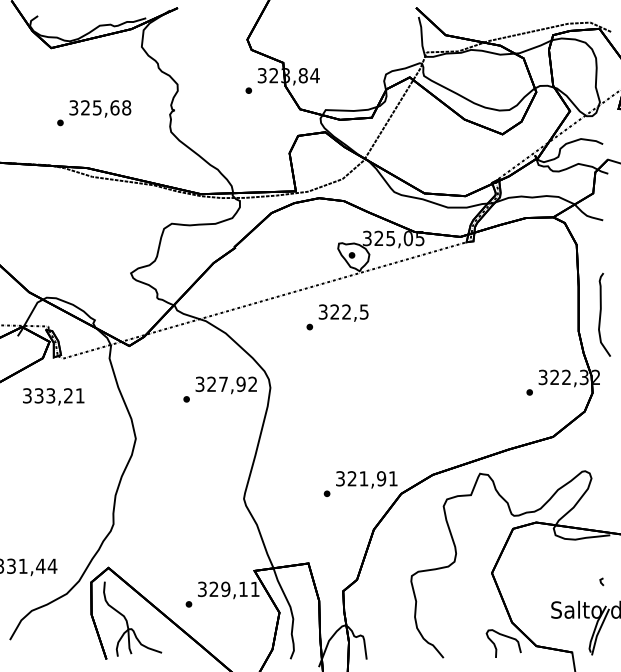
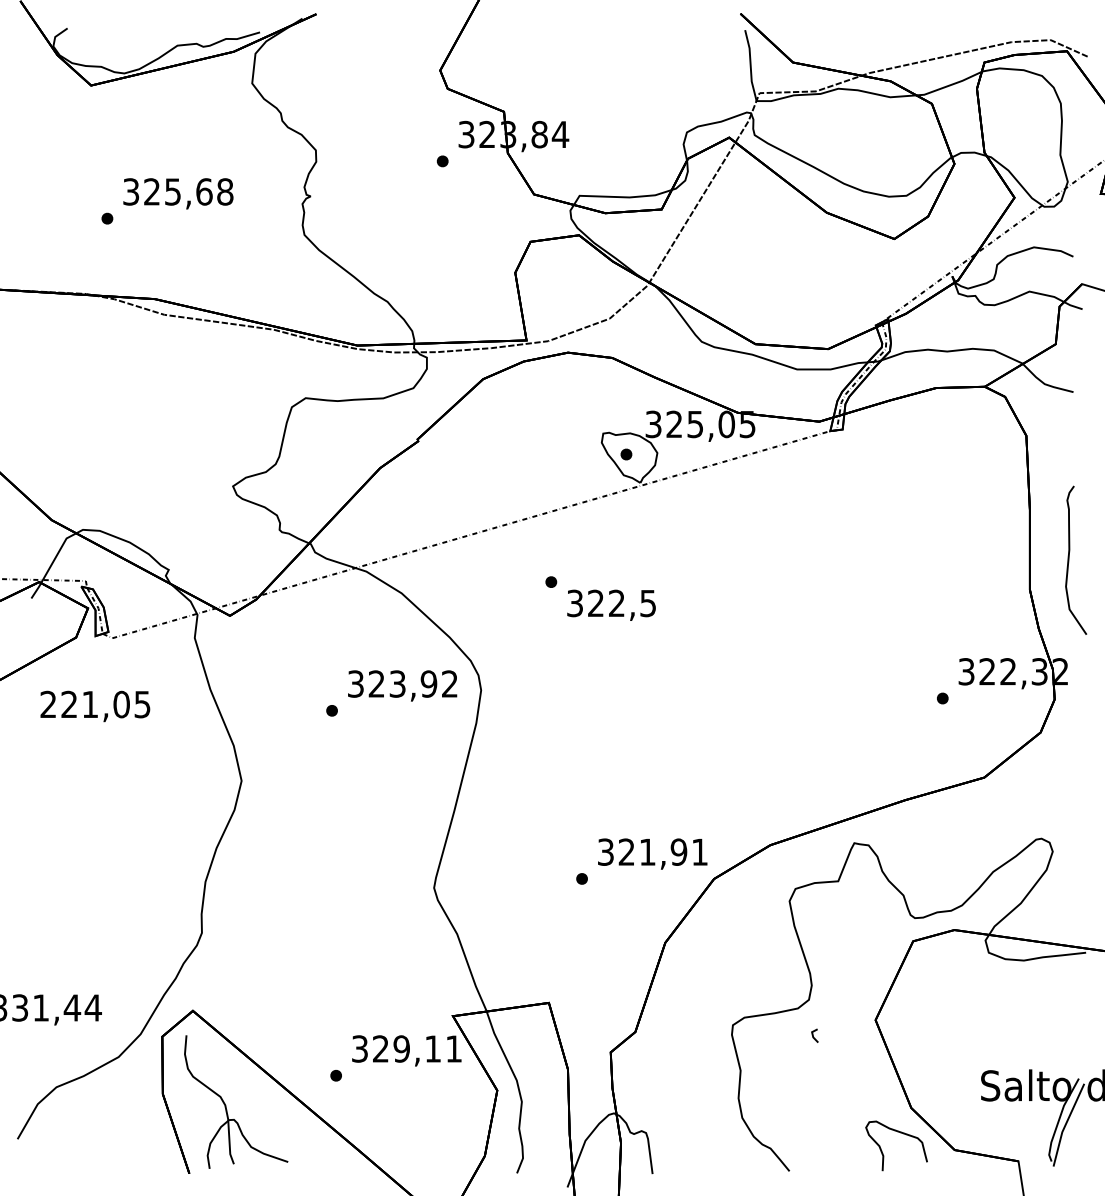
text: (343, 312) -> (611, 604), moved
text: (223, 384) -> (397, 684), 327,92 -> 323,92
text: (53, 395) -> (95, 703), 333,21 -> 221,05
line: (601, 581) -> (814, 1035), moved

